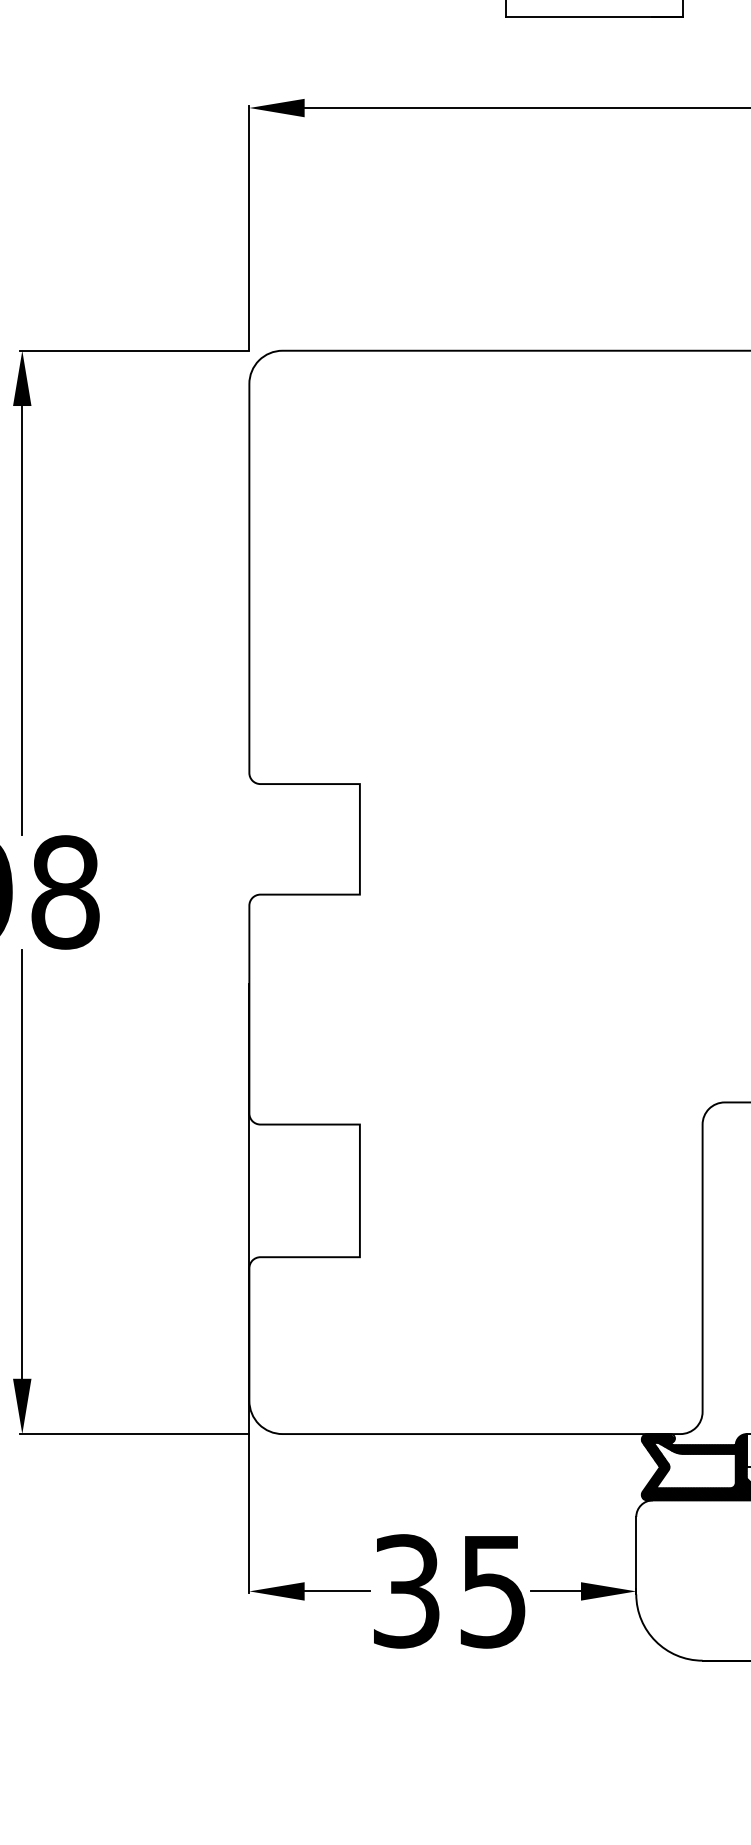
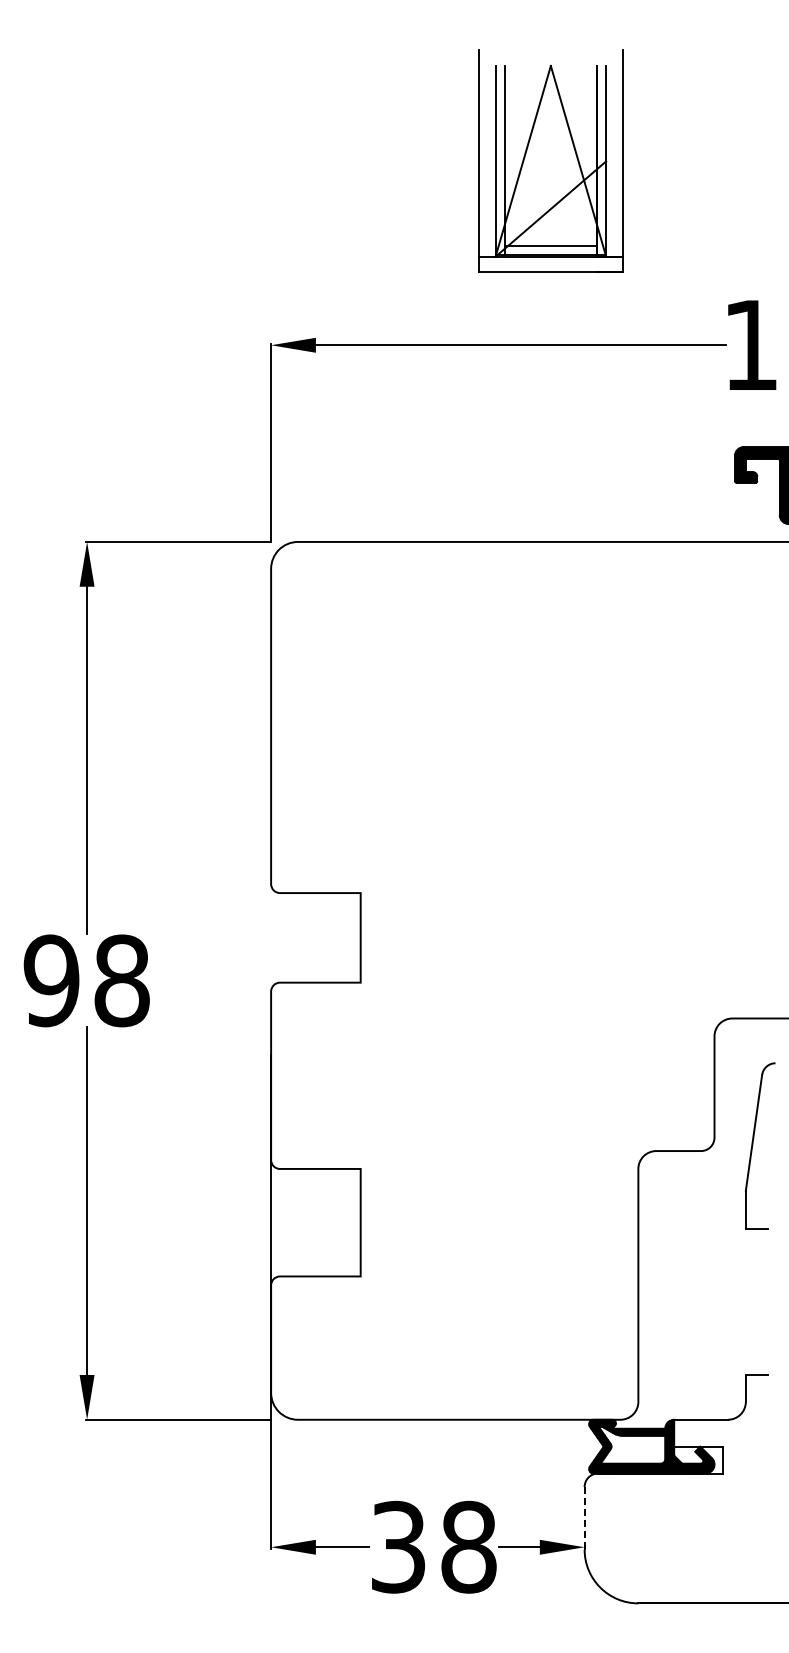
line: (636, 1555) -> (584, 1518), solid -> dashed
text: (492, 1590) -> (468, 1546), 35 -> 38

